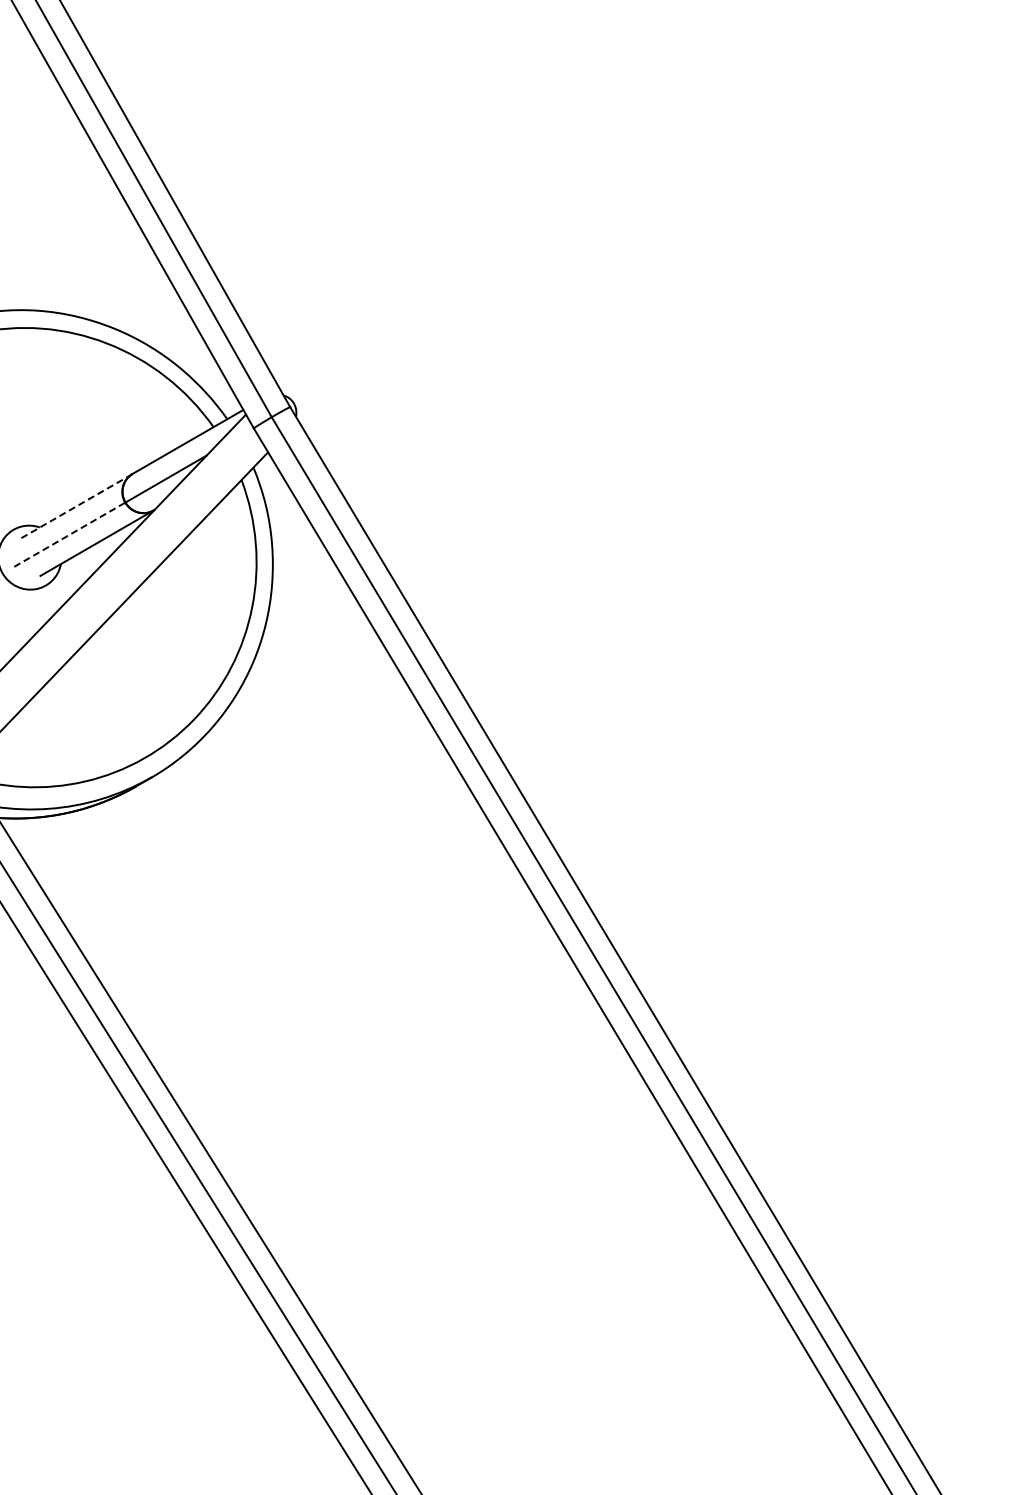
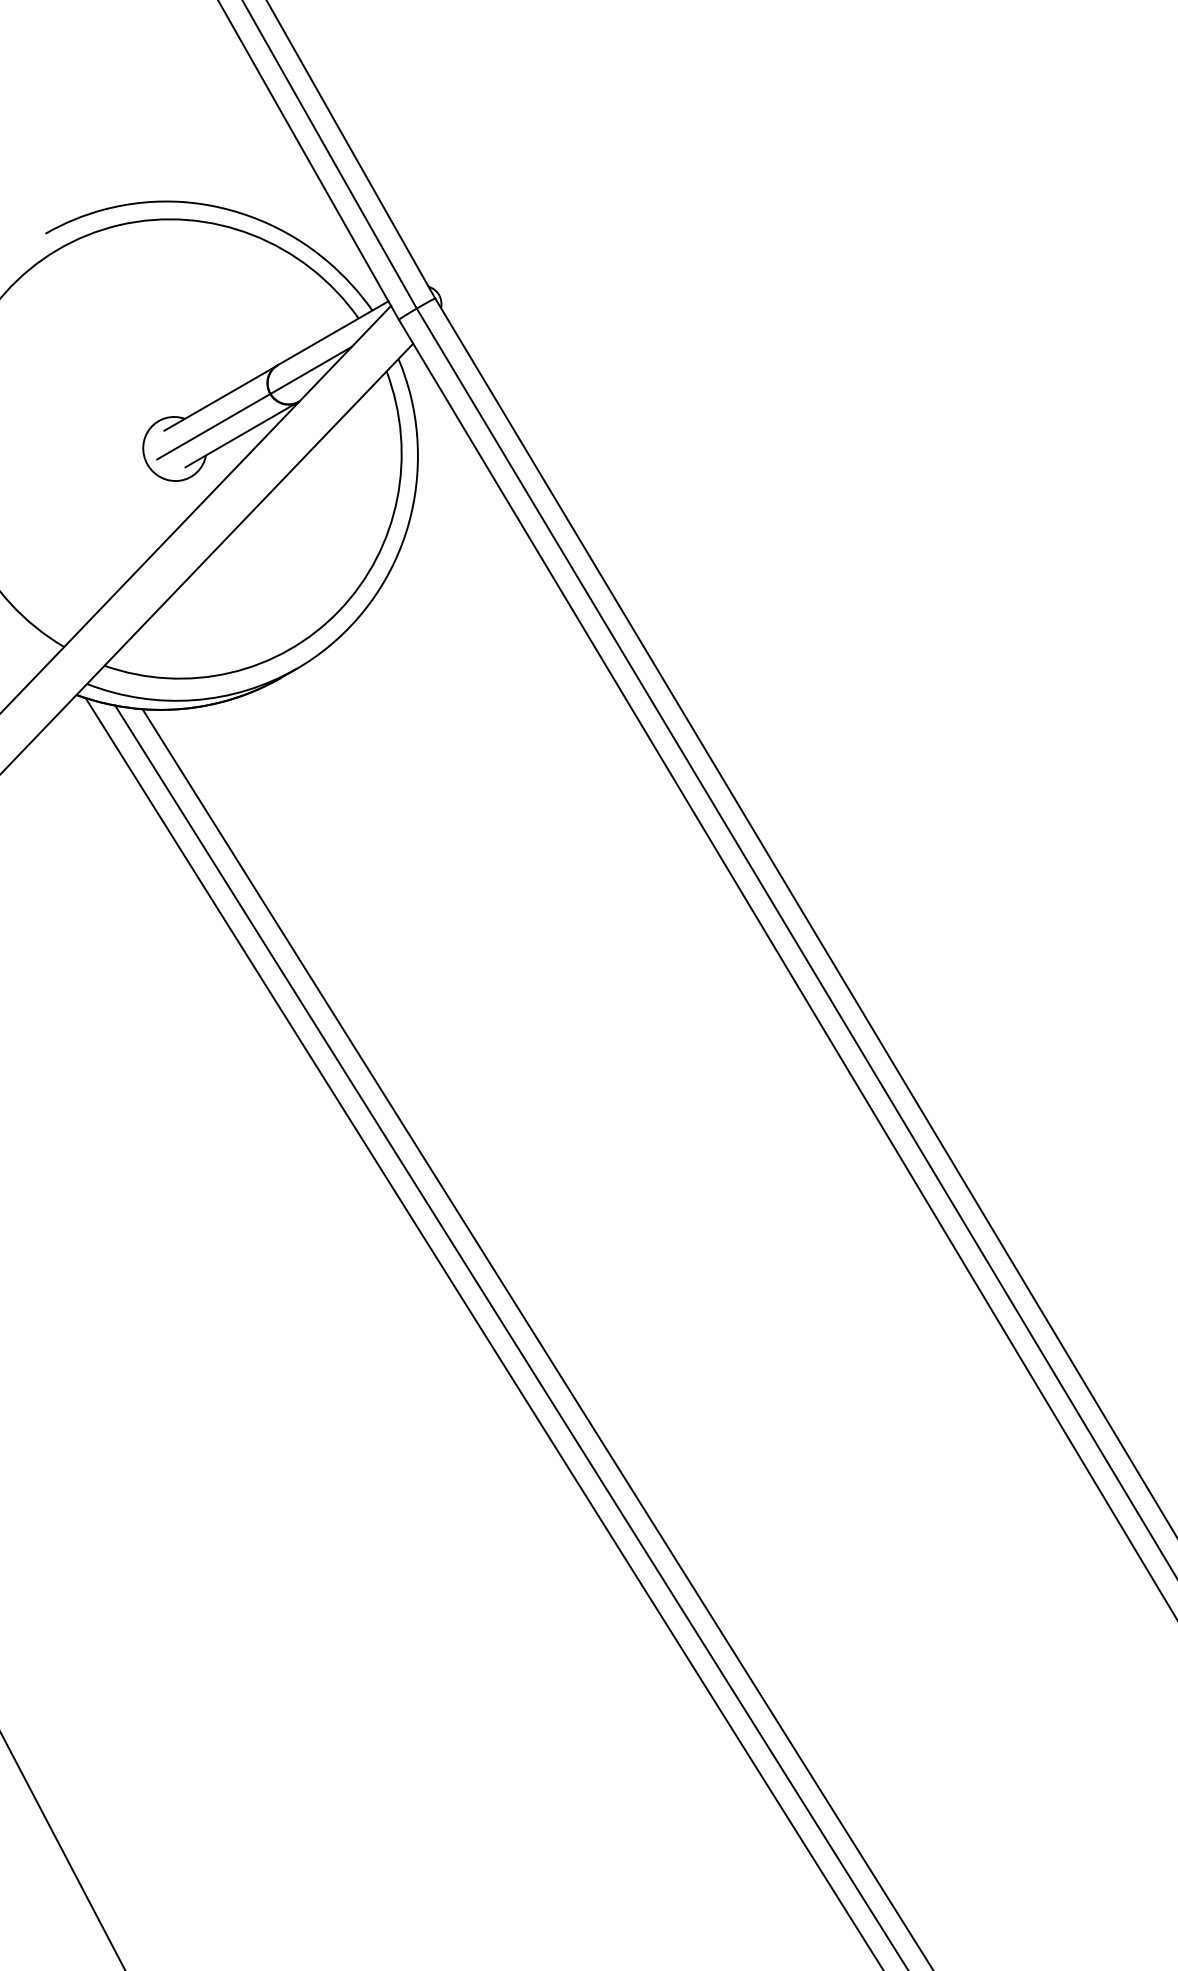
line: (75, 507) -> (220, 398), dashed -> solid
line: (68, 536) -> (213, 427), dashed -> solid

